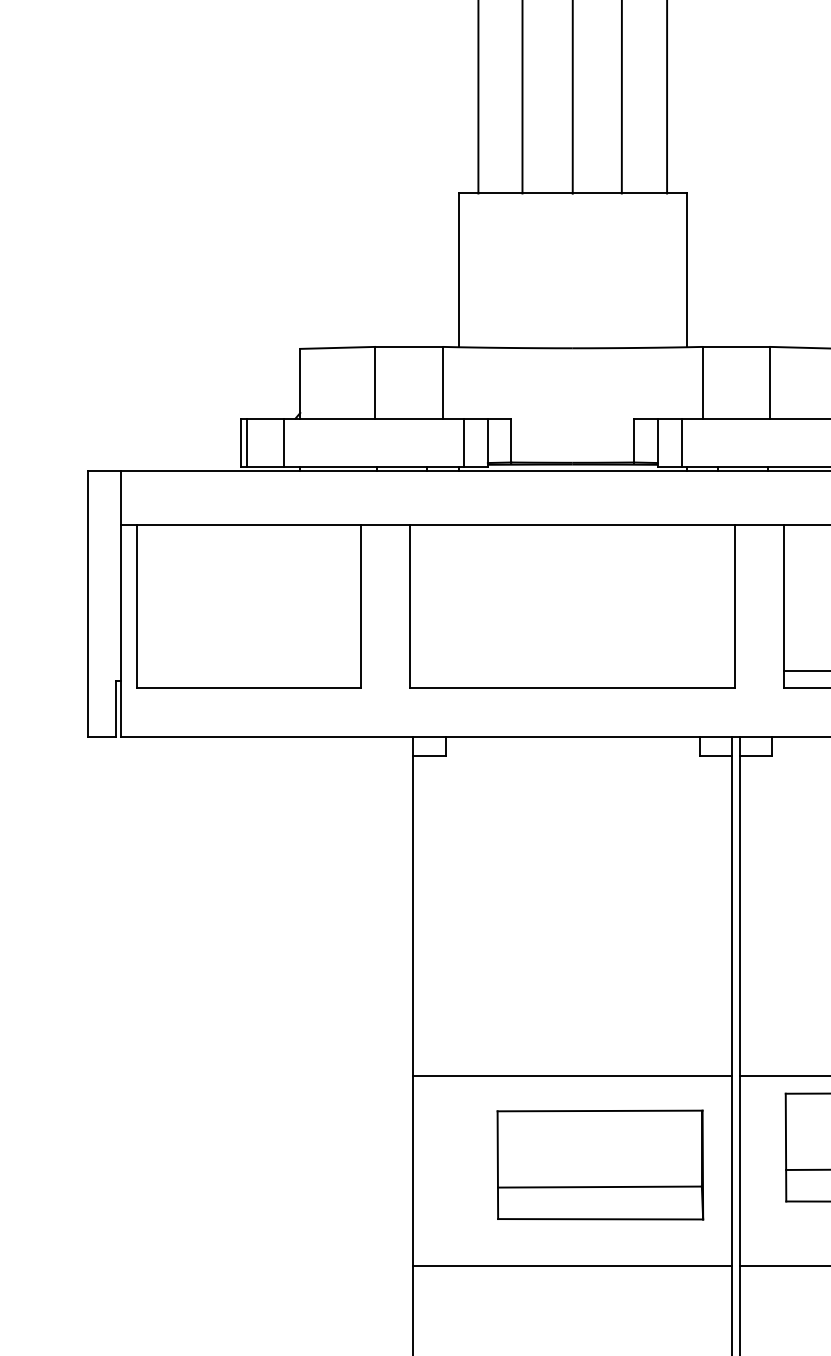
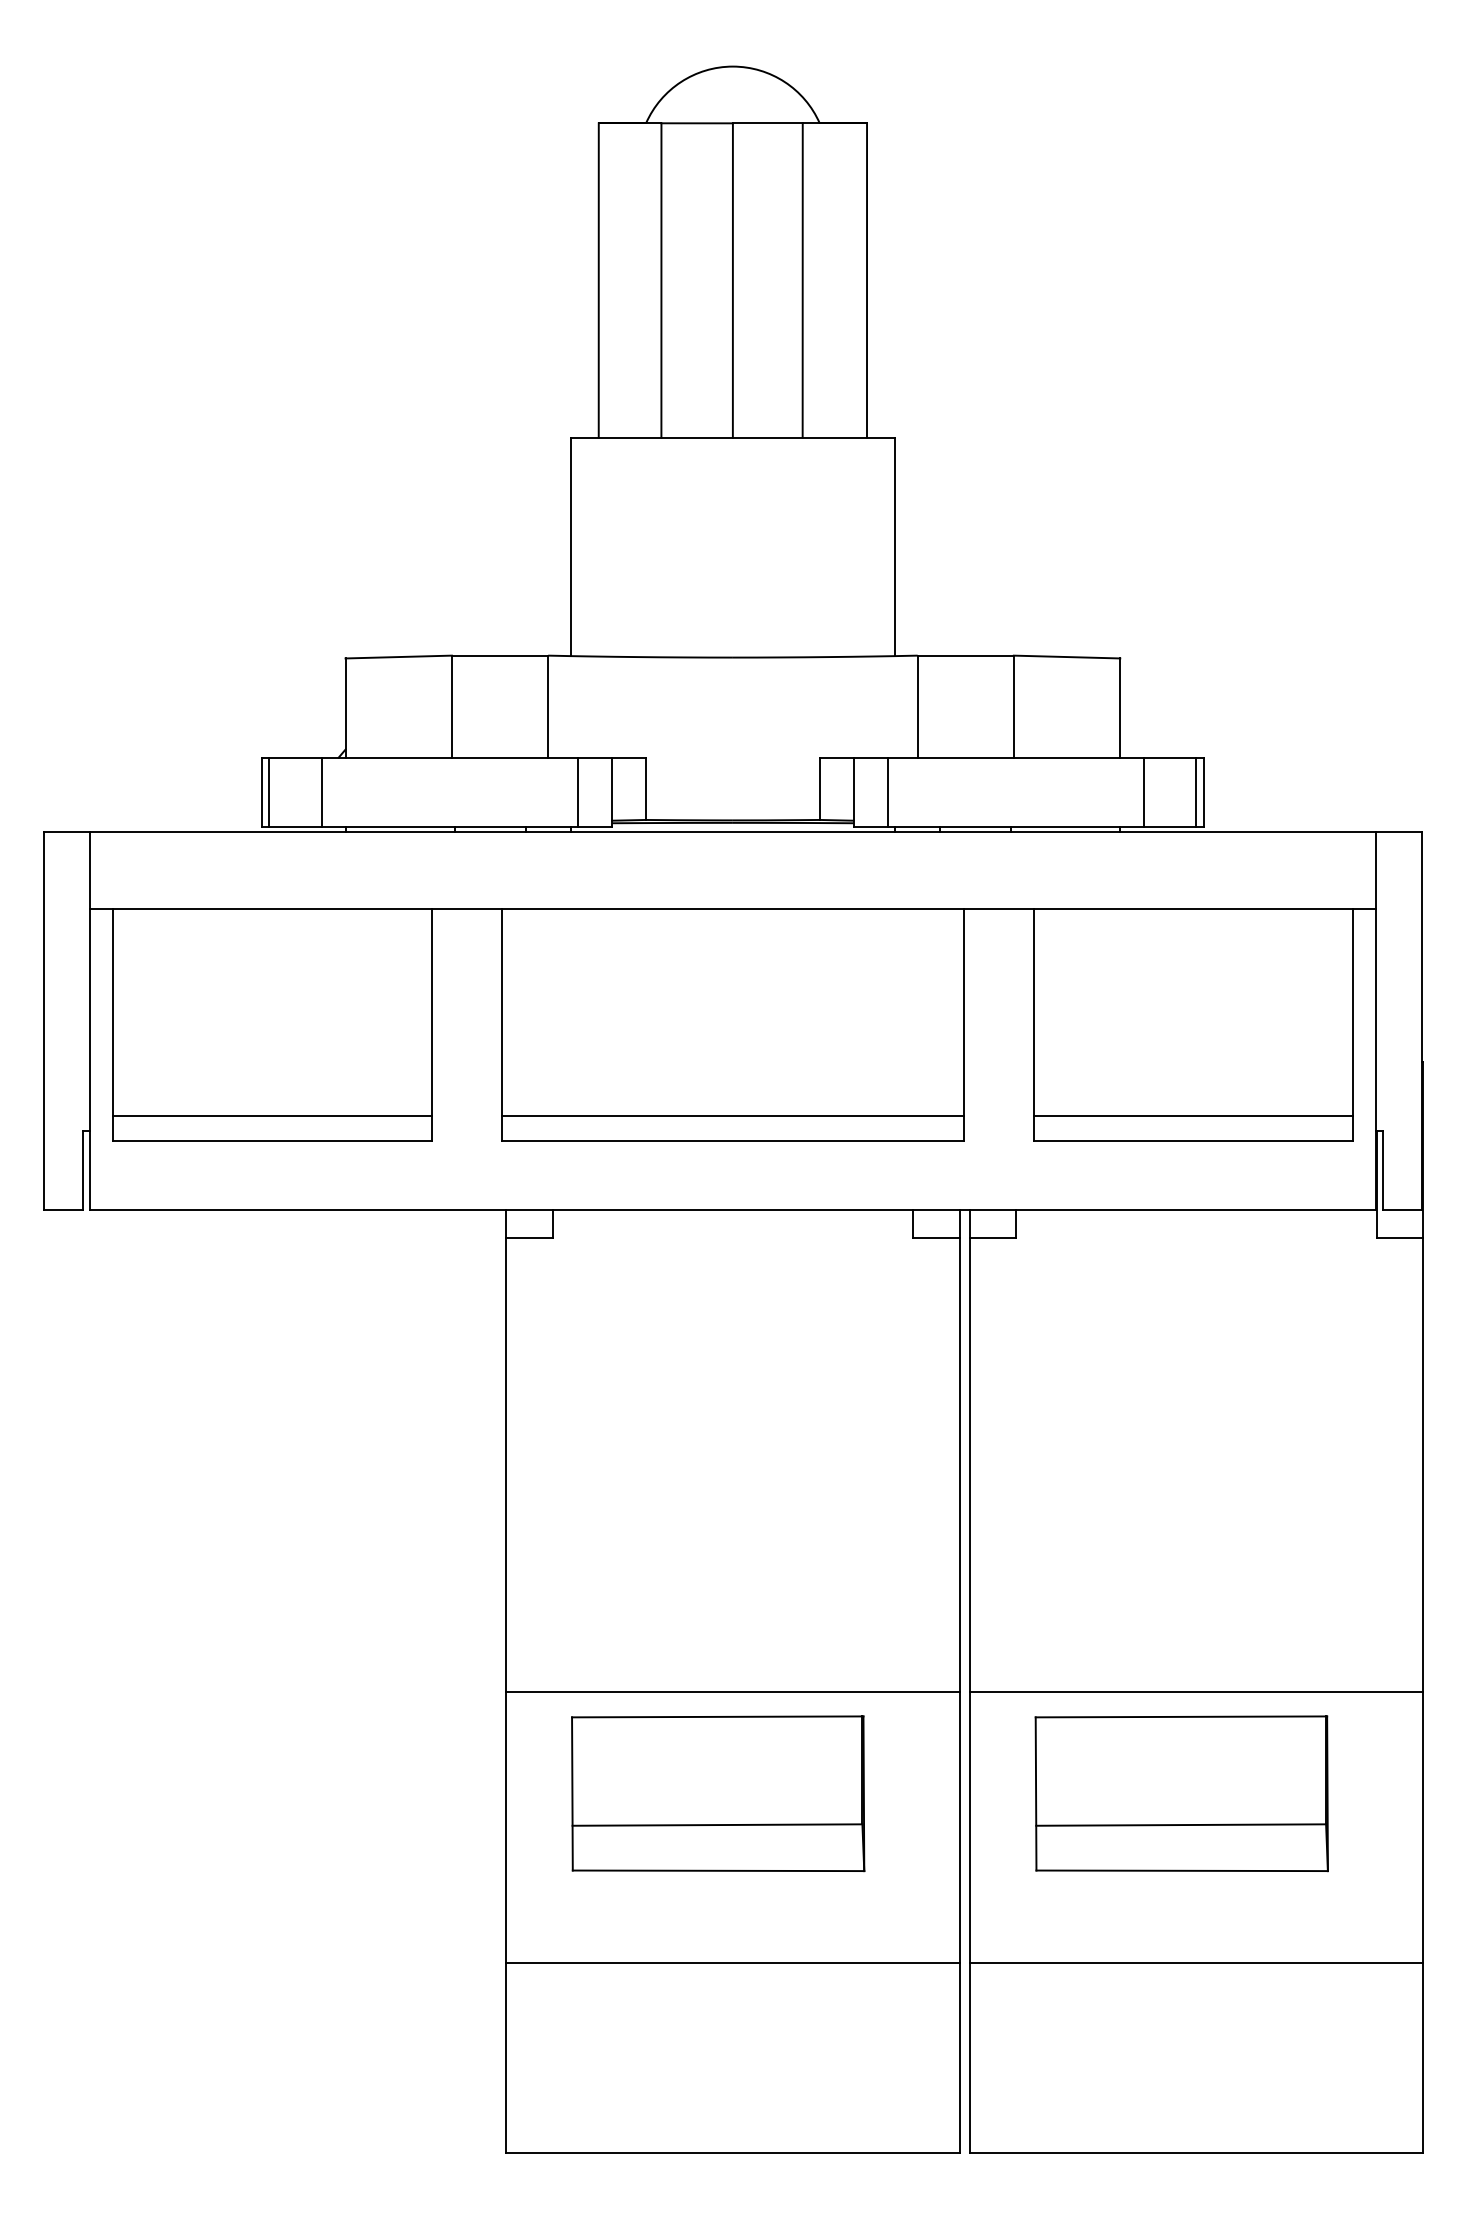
line: (248, 671) -> (272, 1116), added
line: (572, 671) -> (732, 1116), added
part: (600, 1164) -> (718, 1793), moved

